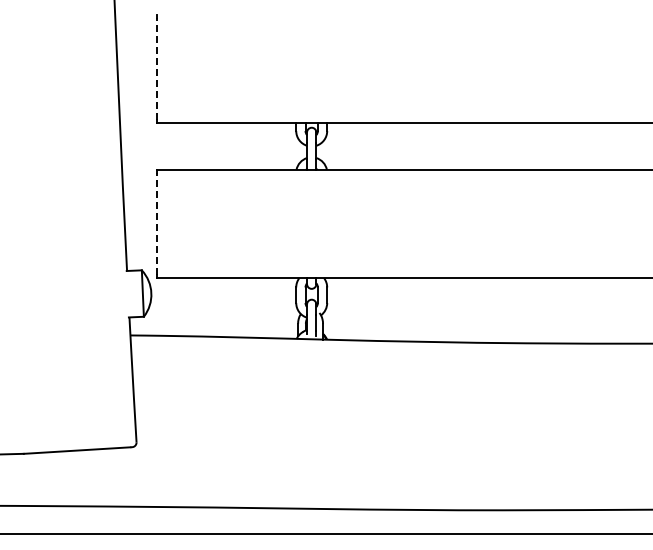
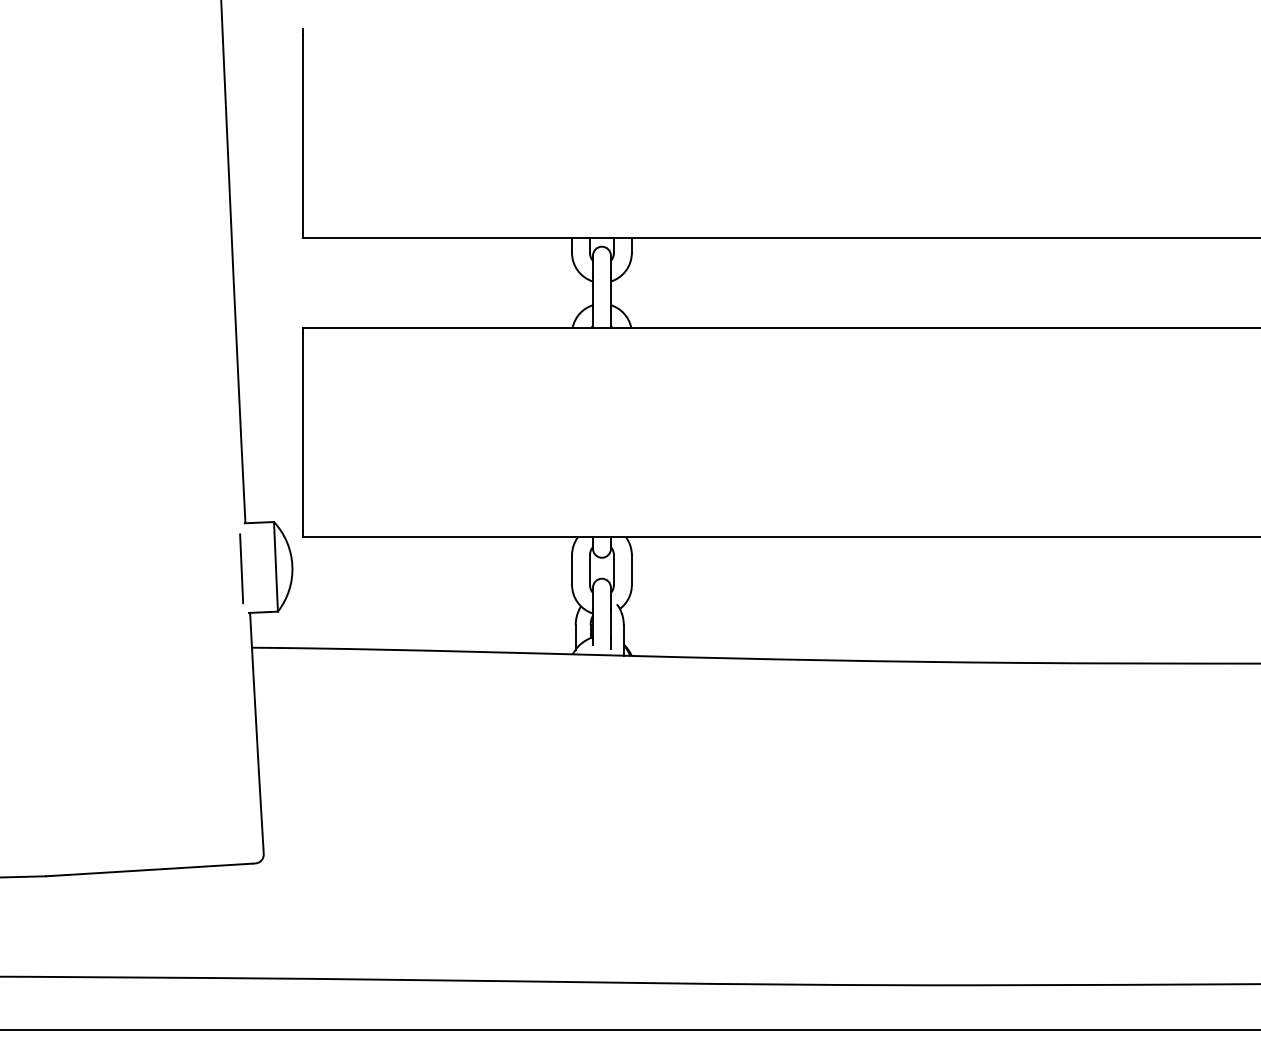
line: (156, 68) -> (302, 132), dashed -> solid
line: (156, 223) -> (302, 431), dashed -> solid
line: (124, 294) -> (240, 568), added

